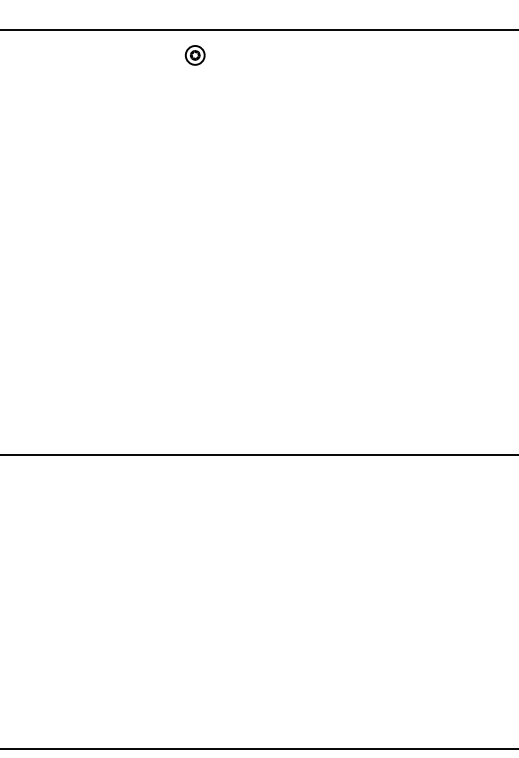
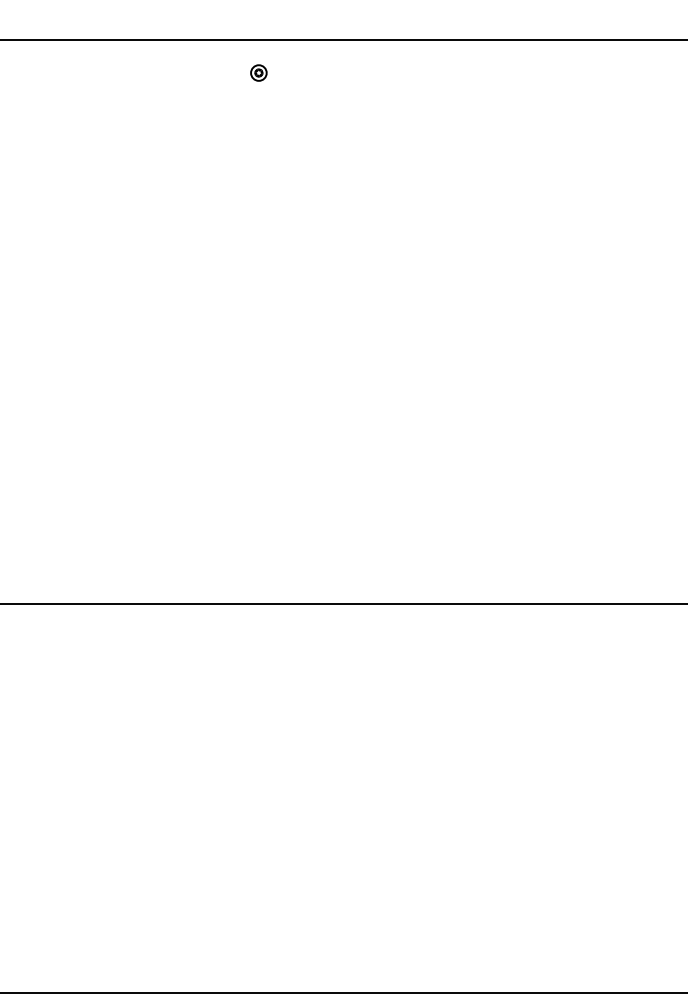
part: (195, 54) -> (259, 72), size x0.62

